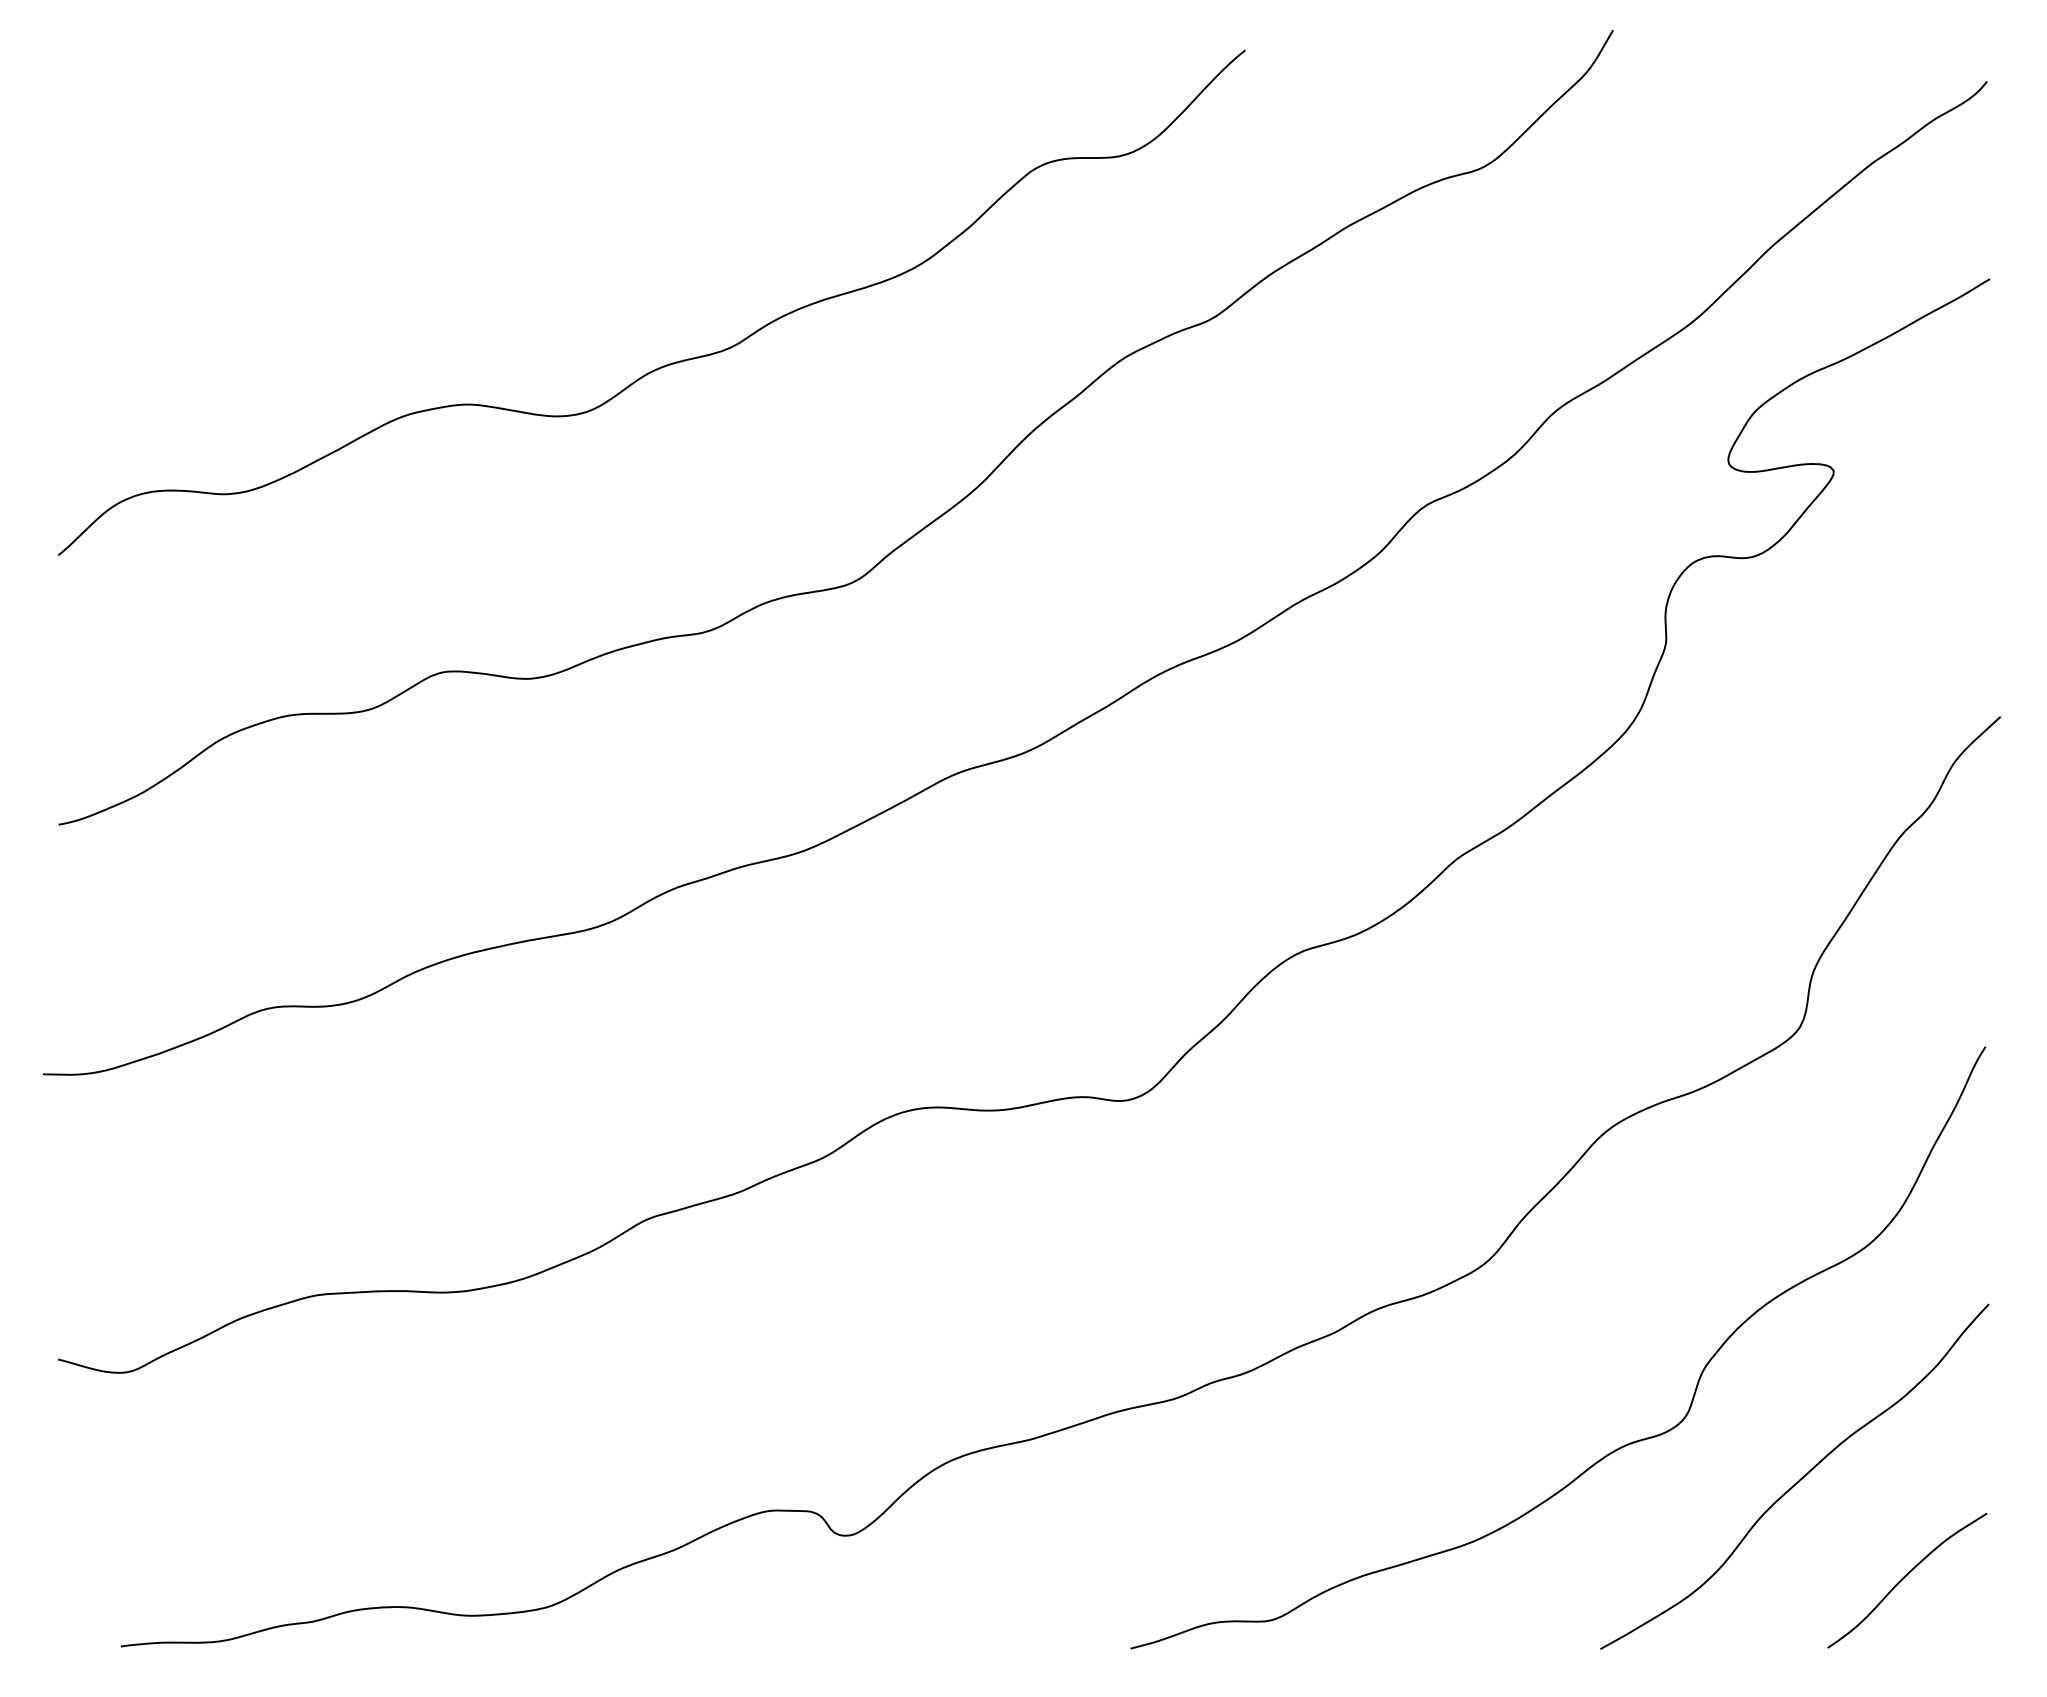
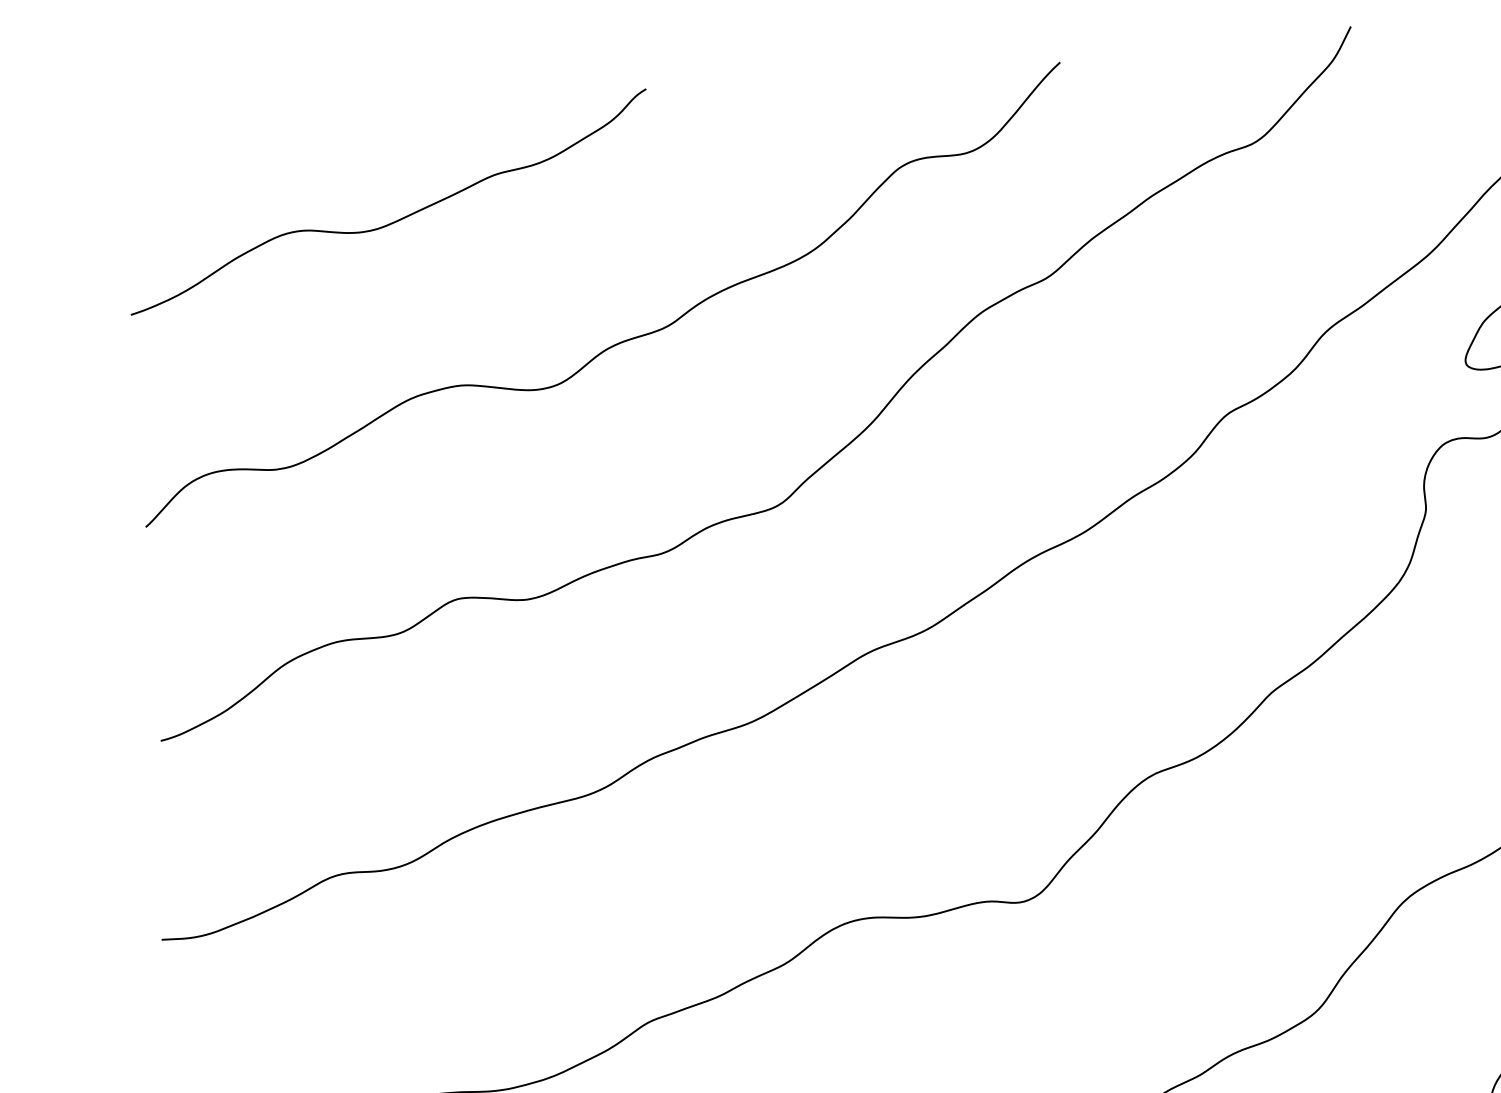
part: (402, 190) -> (399, 219), added

